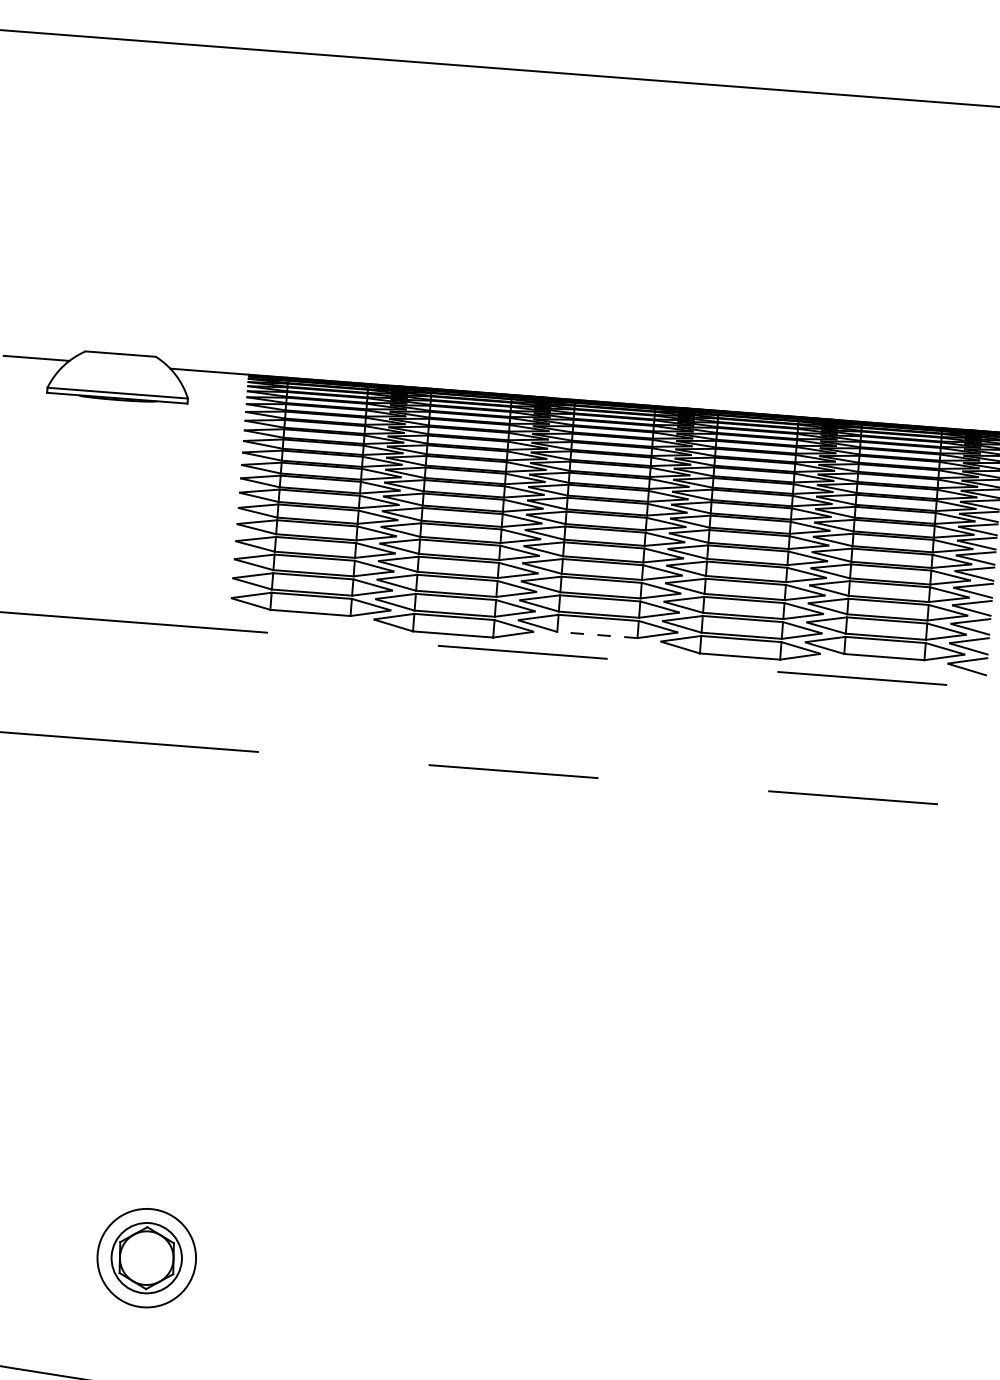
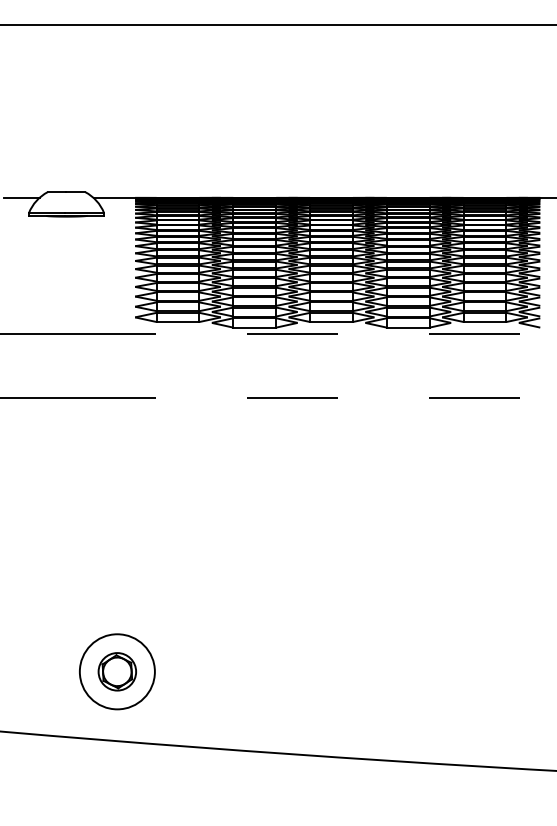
line: (597, 635) -> (331, 322), dashed -> solid
circle: (145, 1257) -> (116, 671), size x1.43

